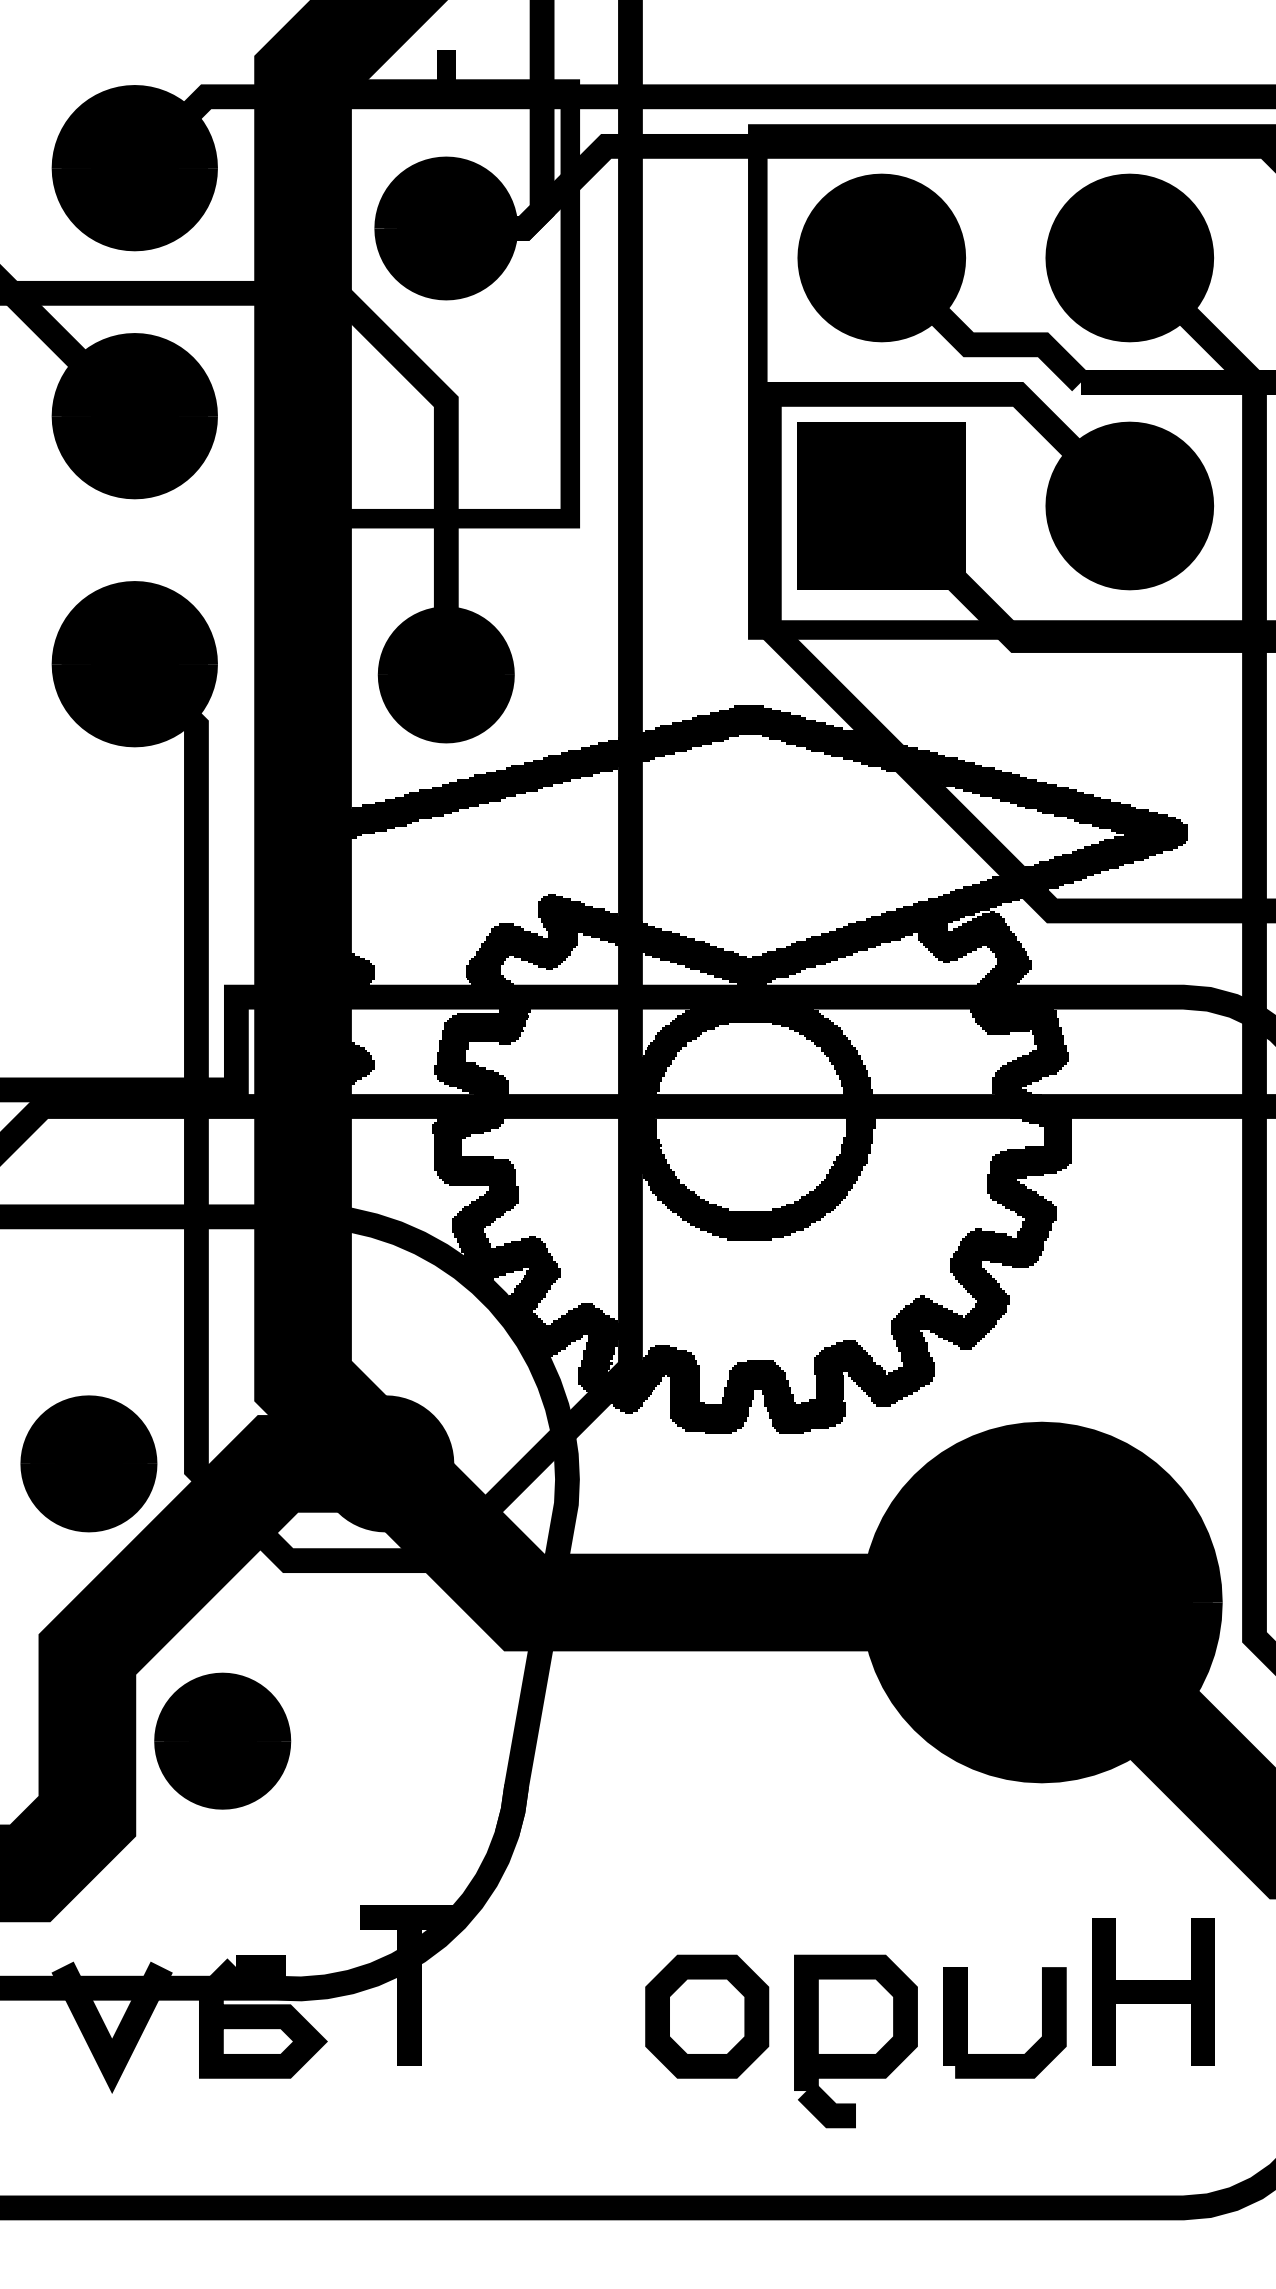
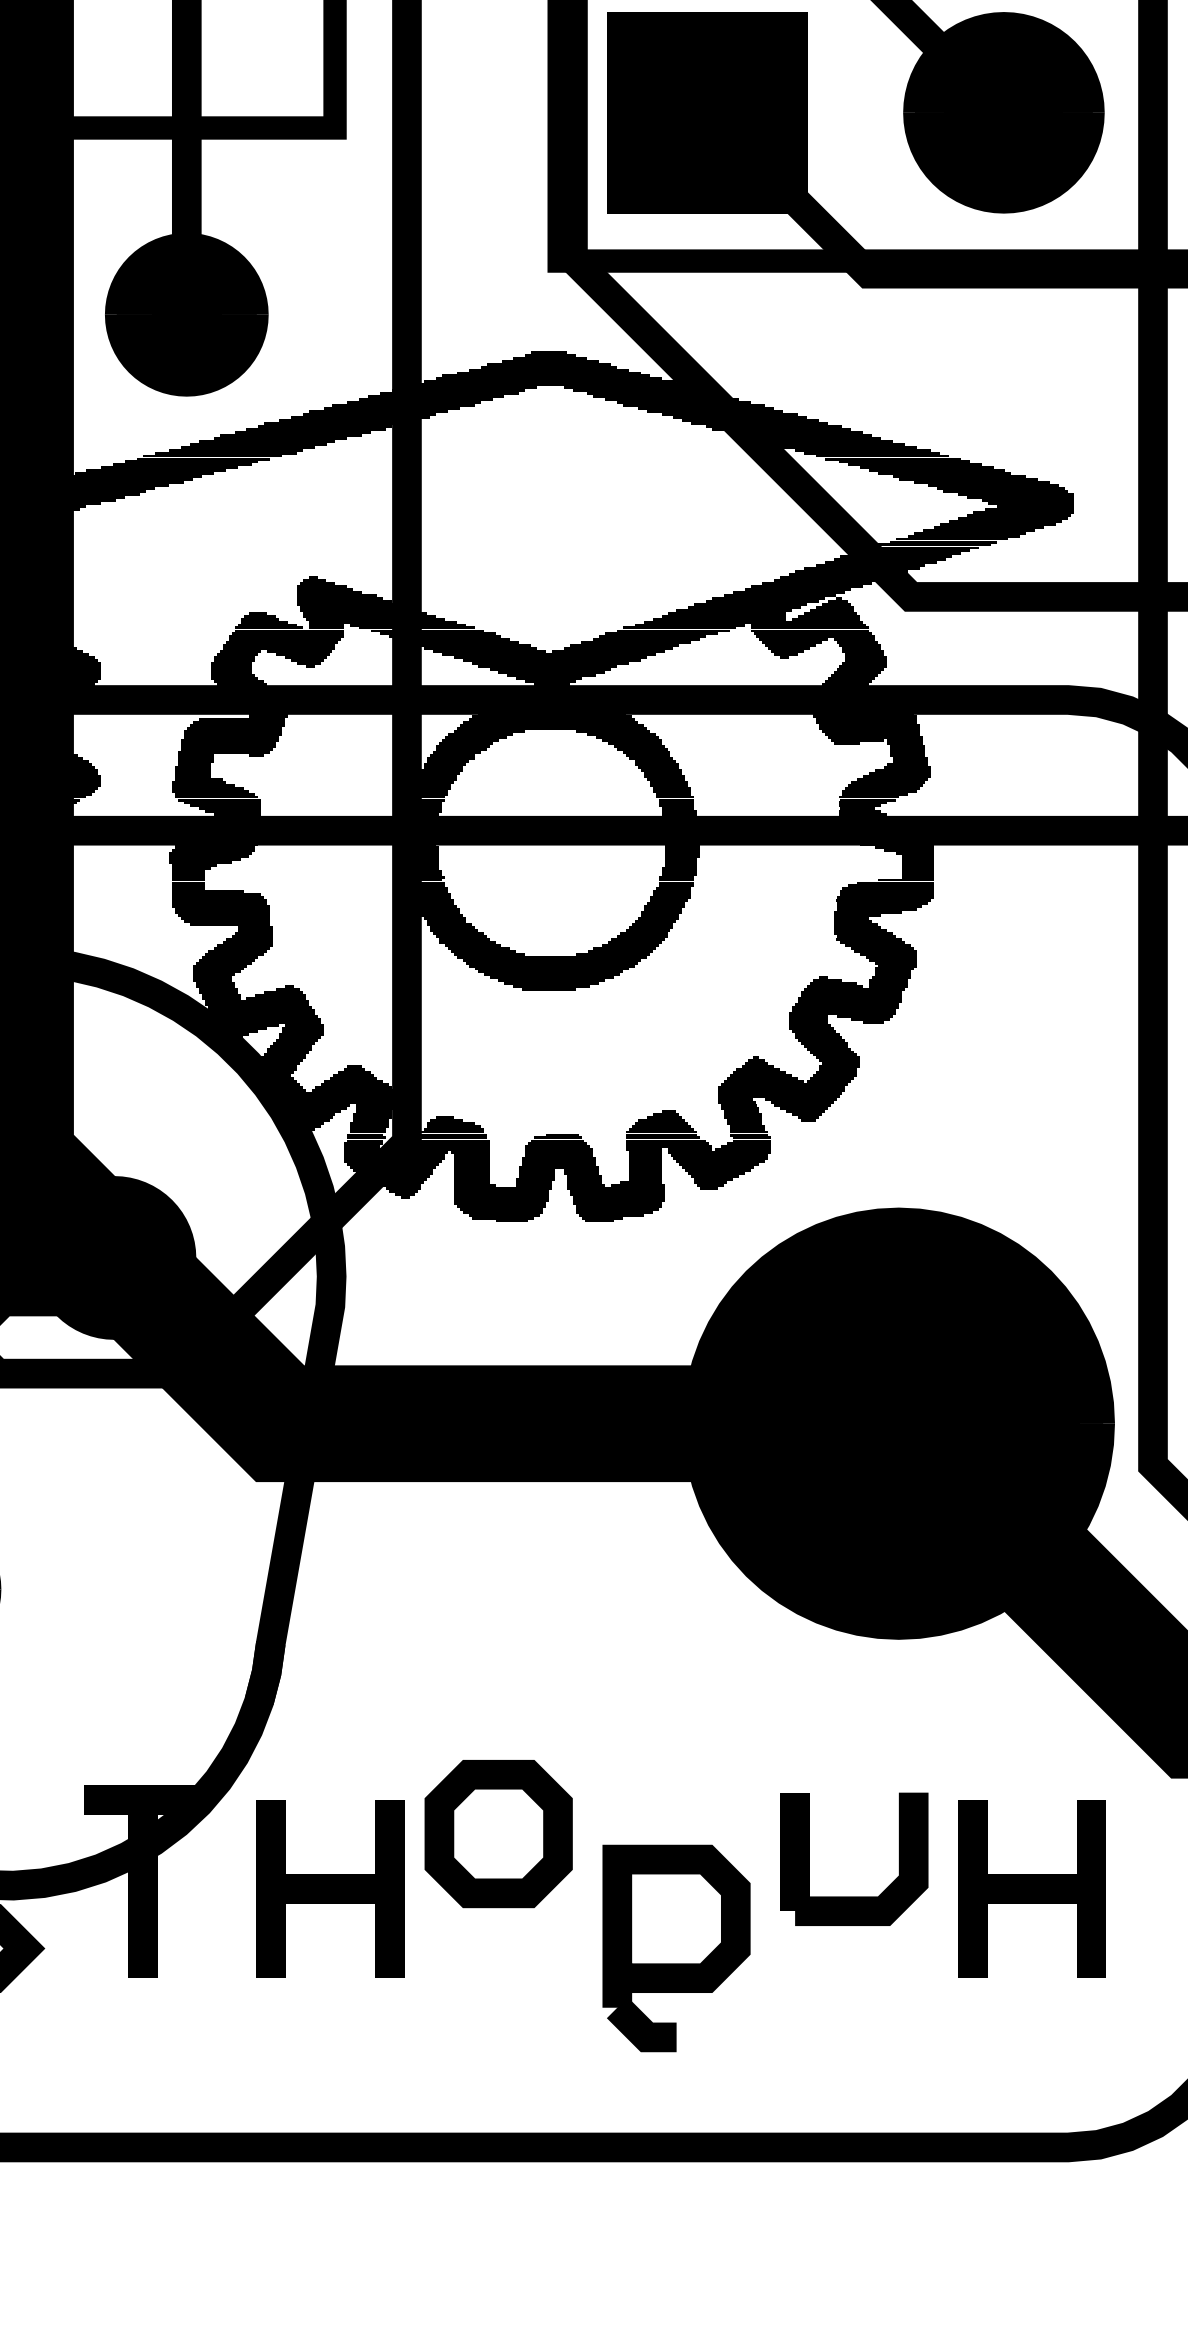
curve: (566, 1991) -> (330, 1888), added
part: (707, 2016) -> (499, 1833), moved
part: (1004, 2054) -> (854, 1897), moved

